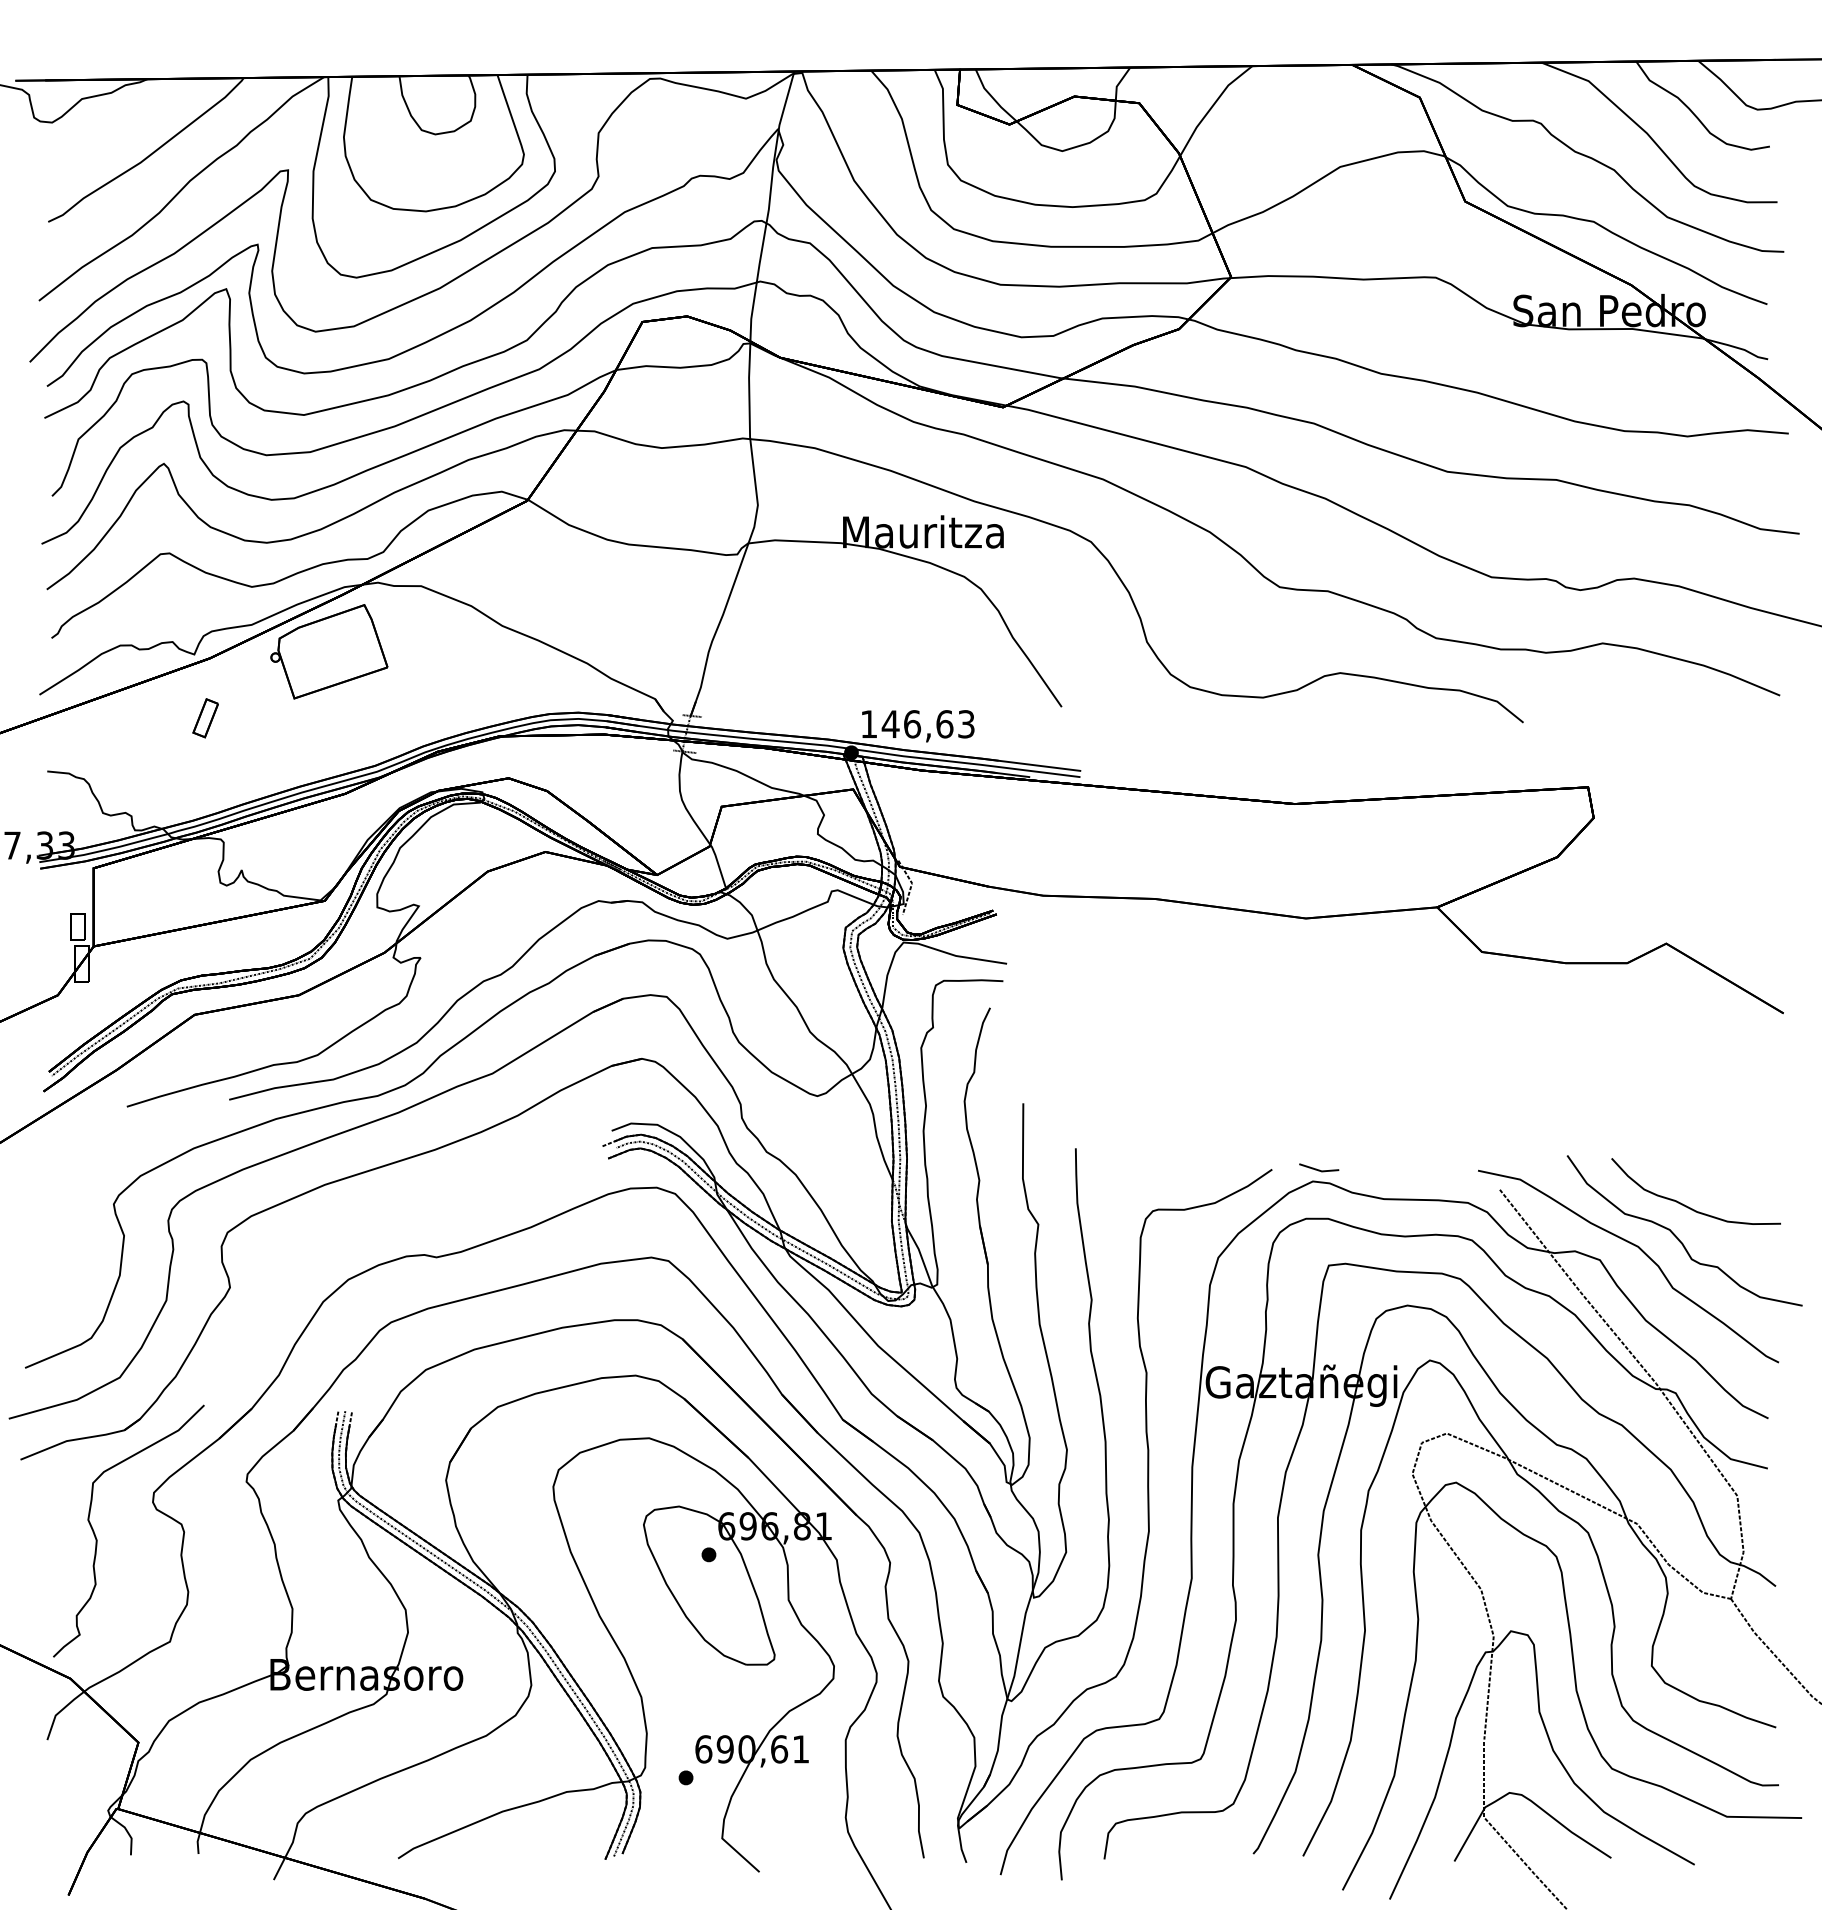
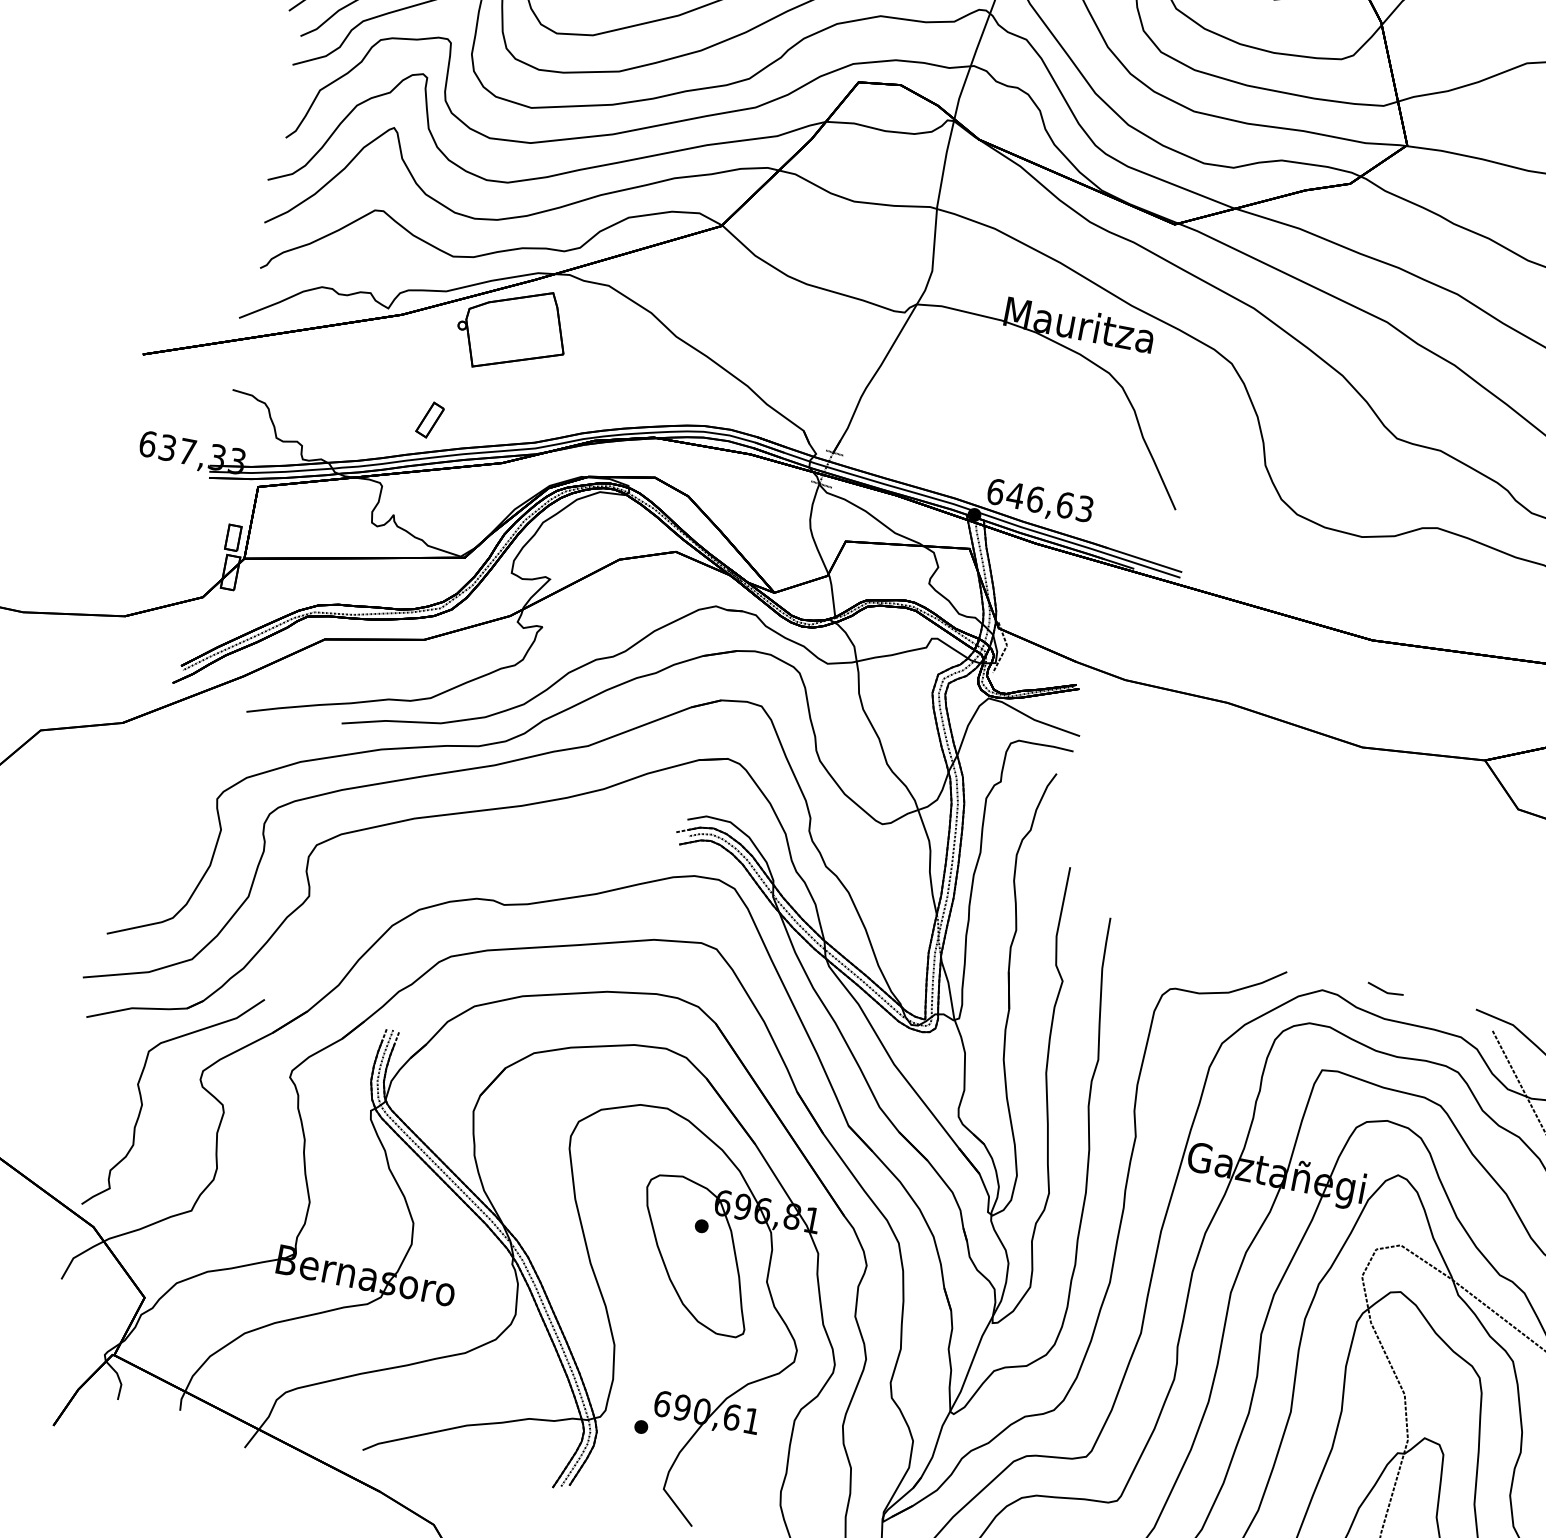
part: (205, 718) -> (429, 420), moved
text: (868, 724) -> (995, 491), 146,63 -> 646,63
line: (1319, 1169) -> (1385, 990), moved

